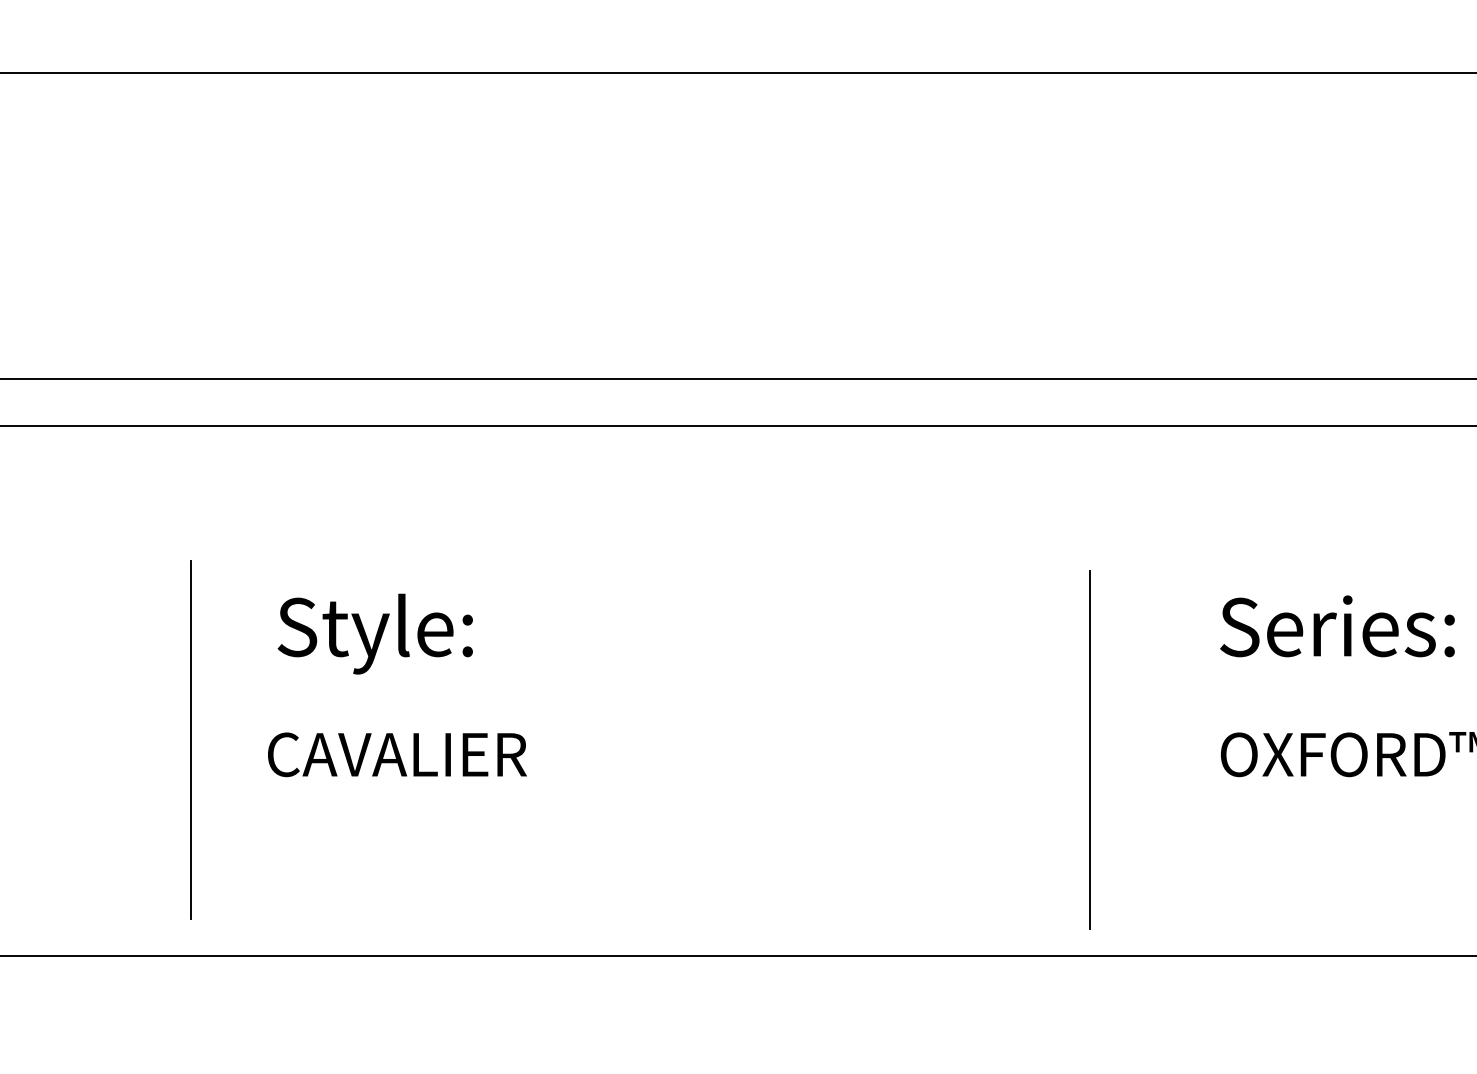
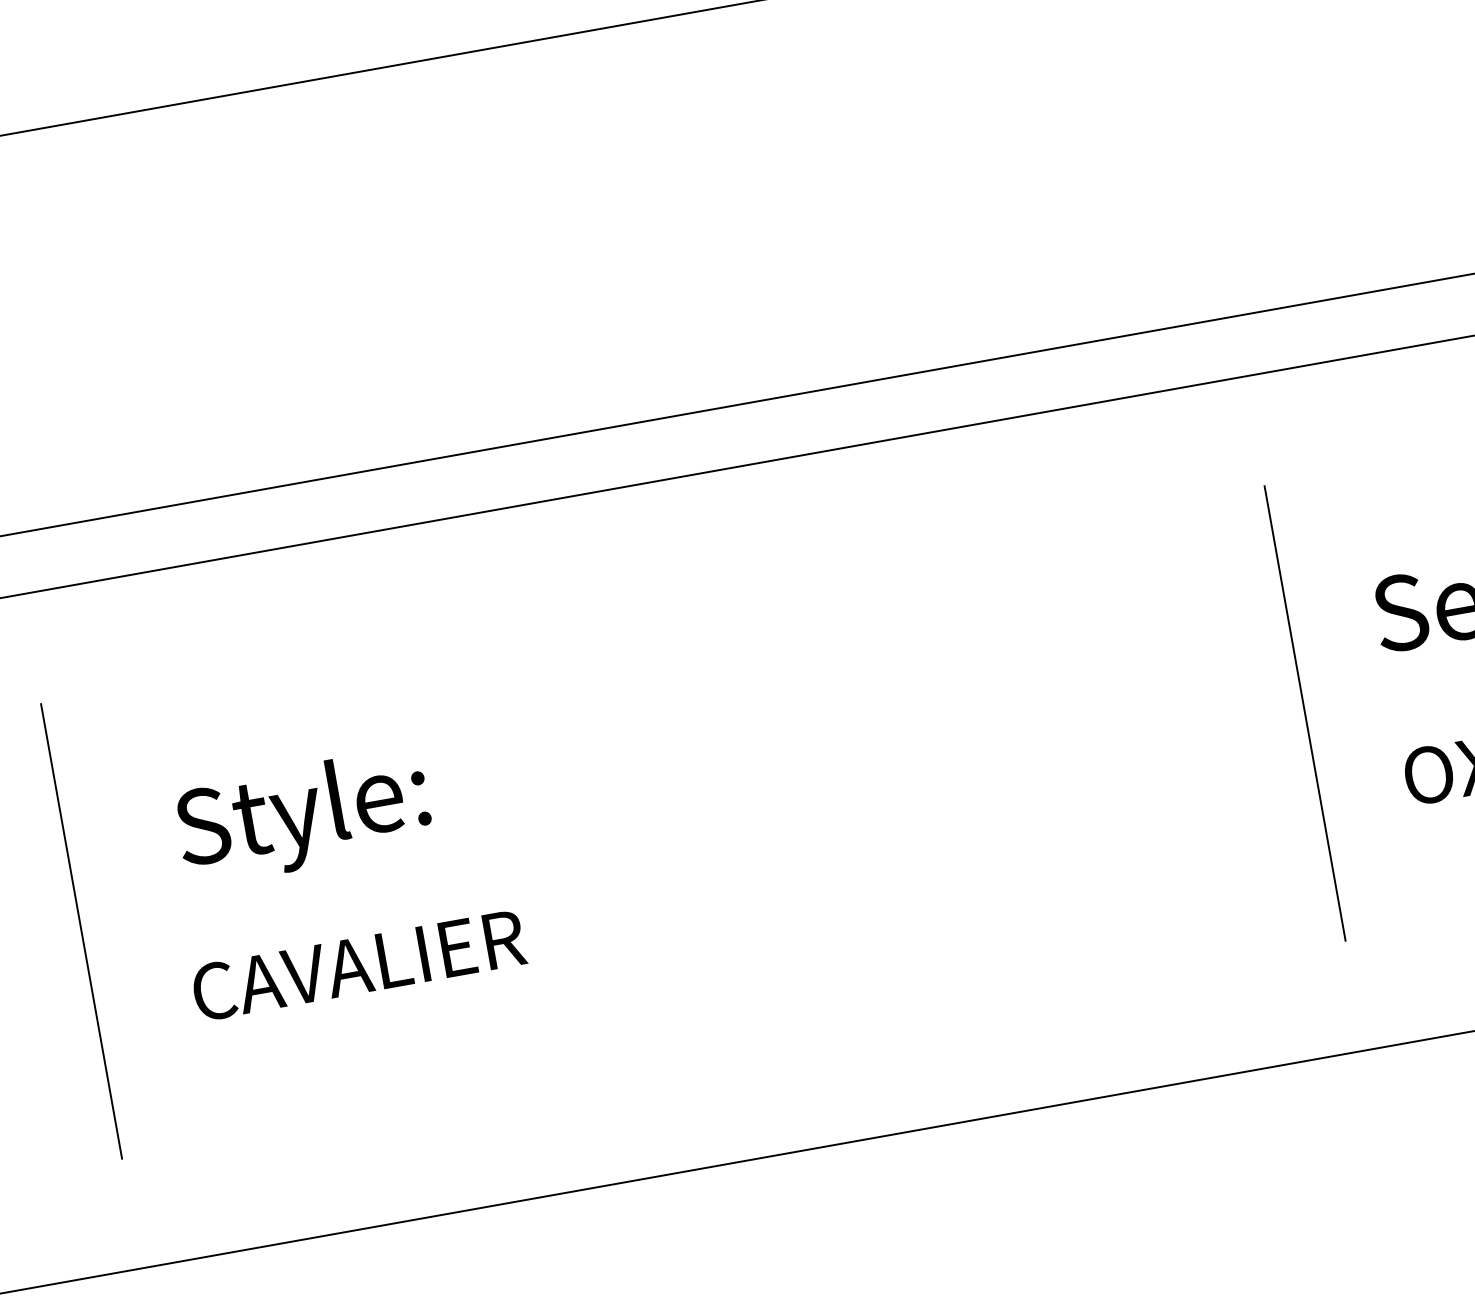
line: (190, 739) -> (81, 930), moved
line: (1089, 749) -> (1304, 712), moved

